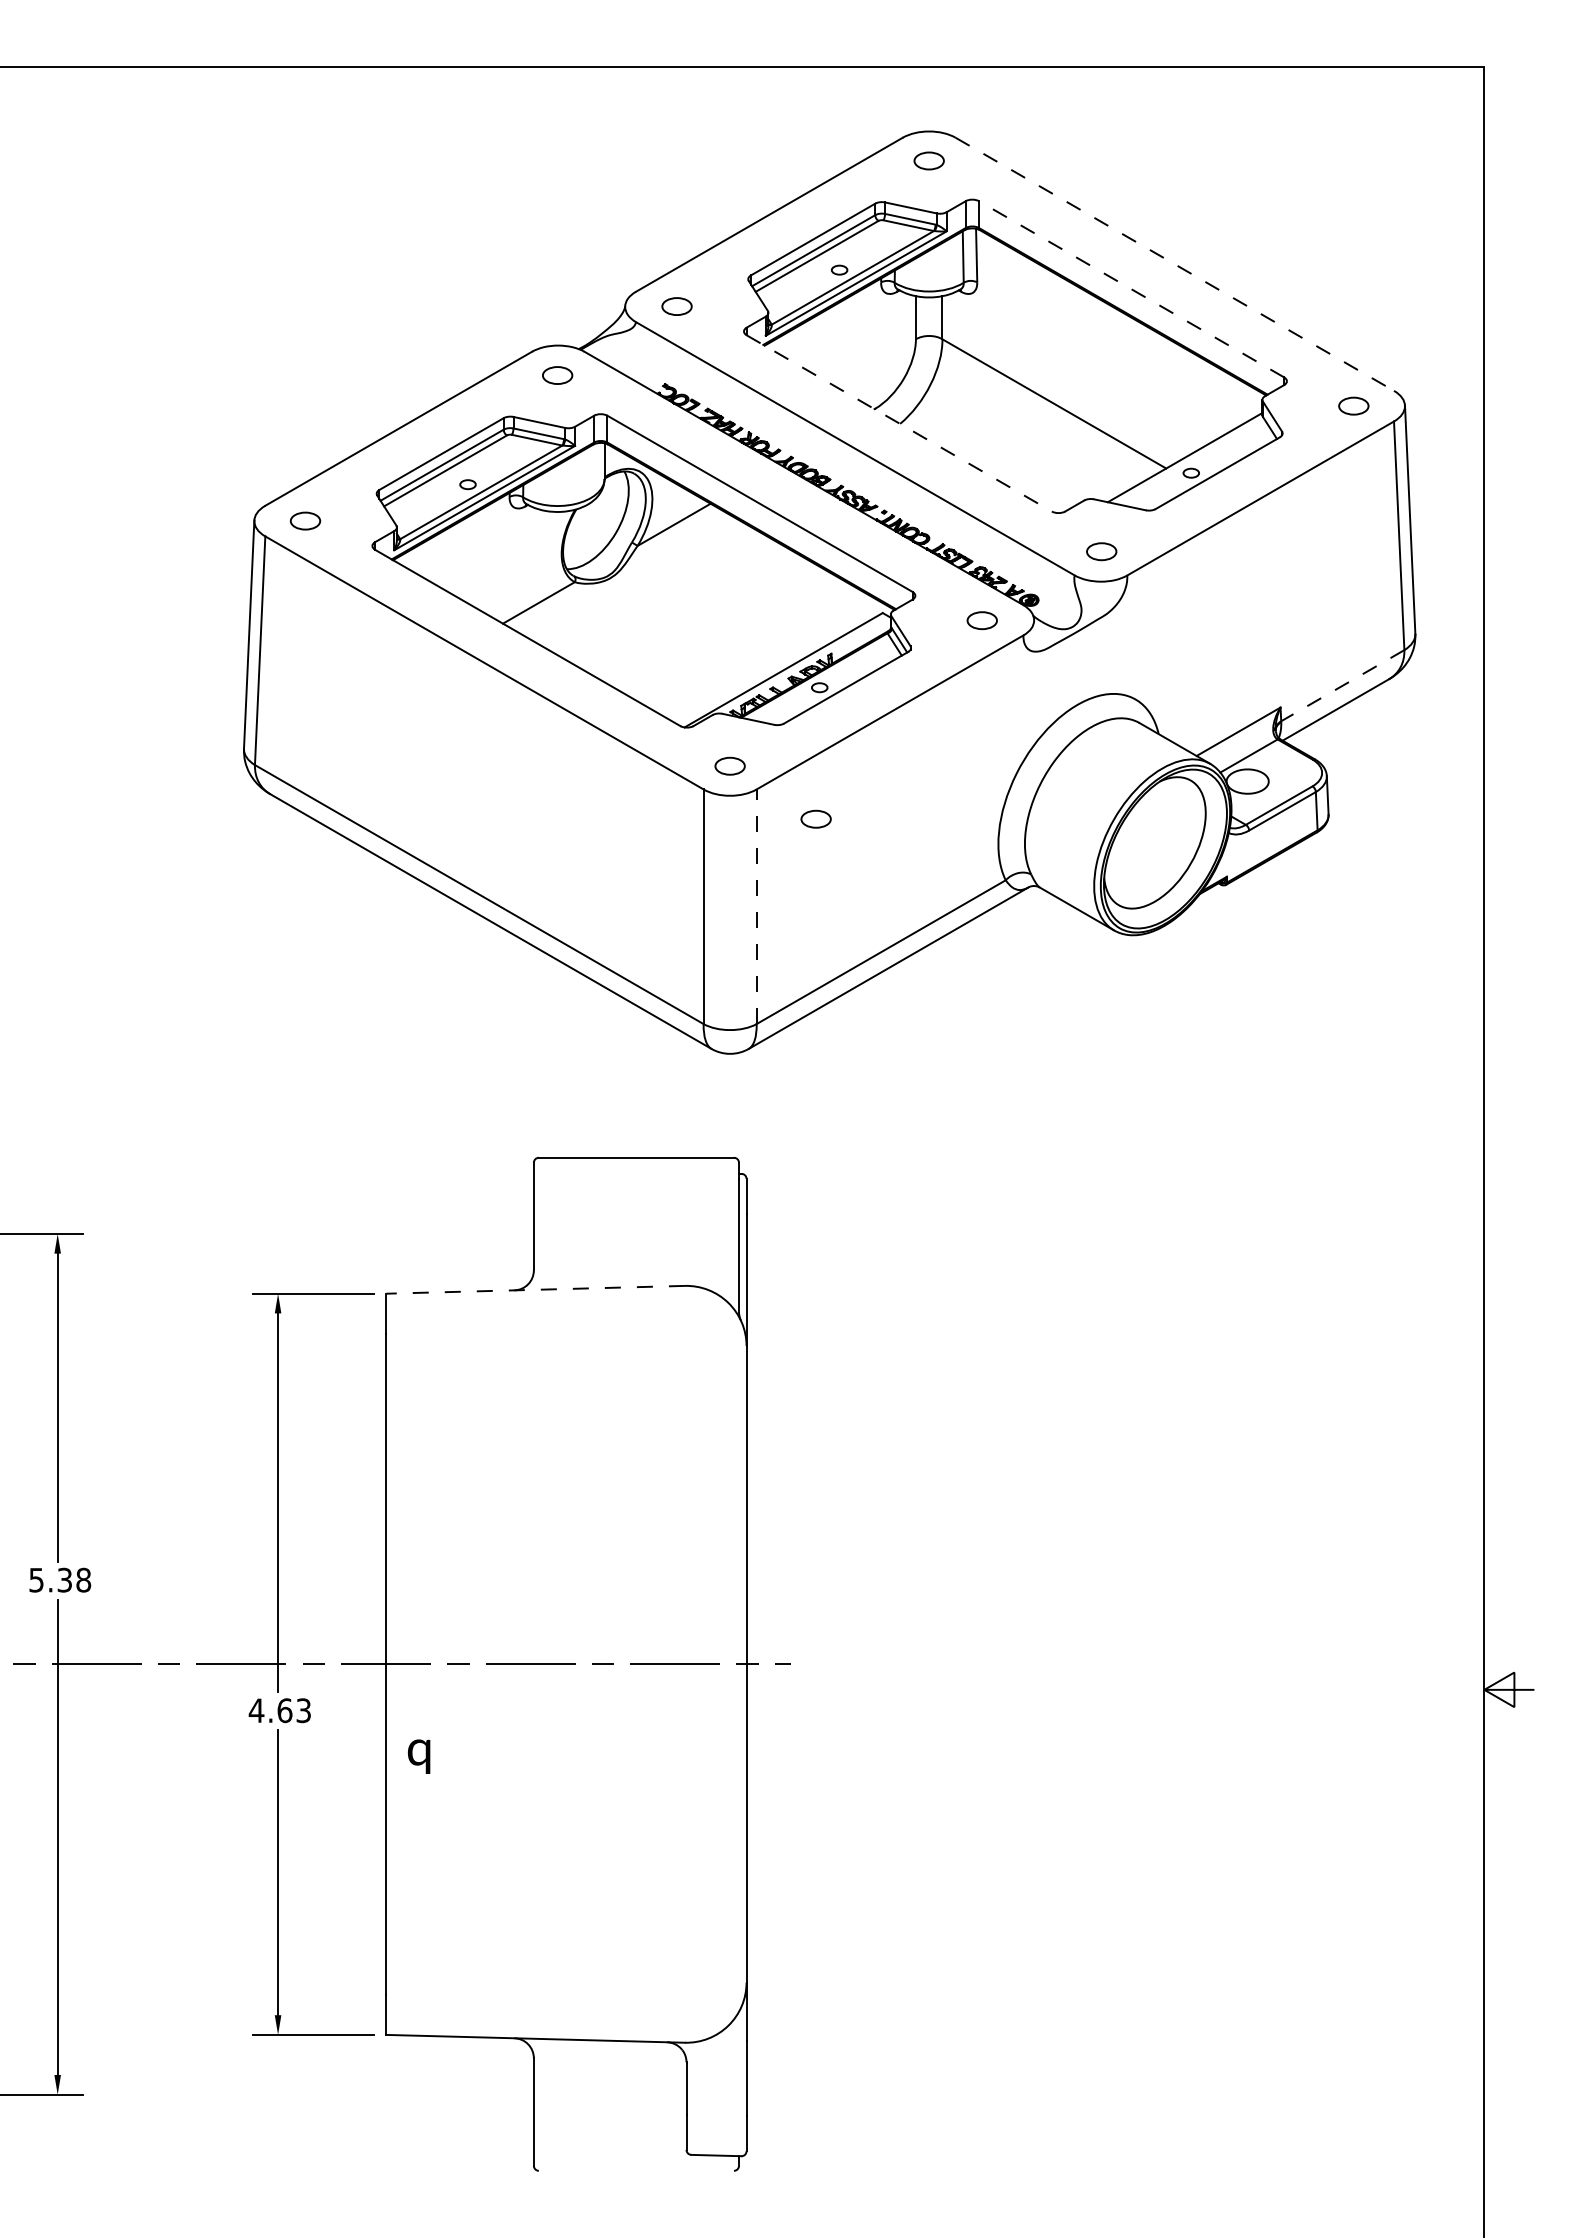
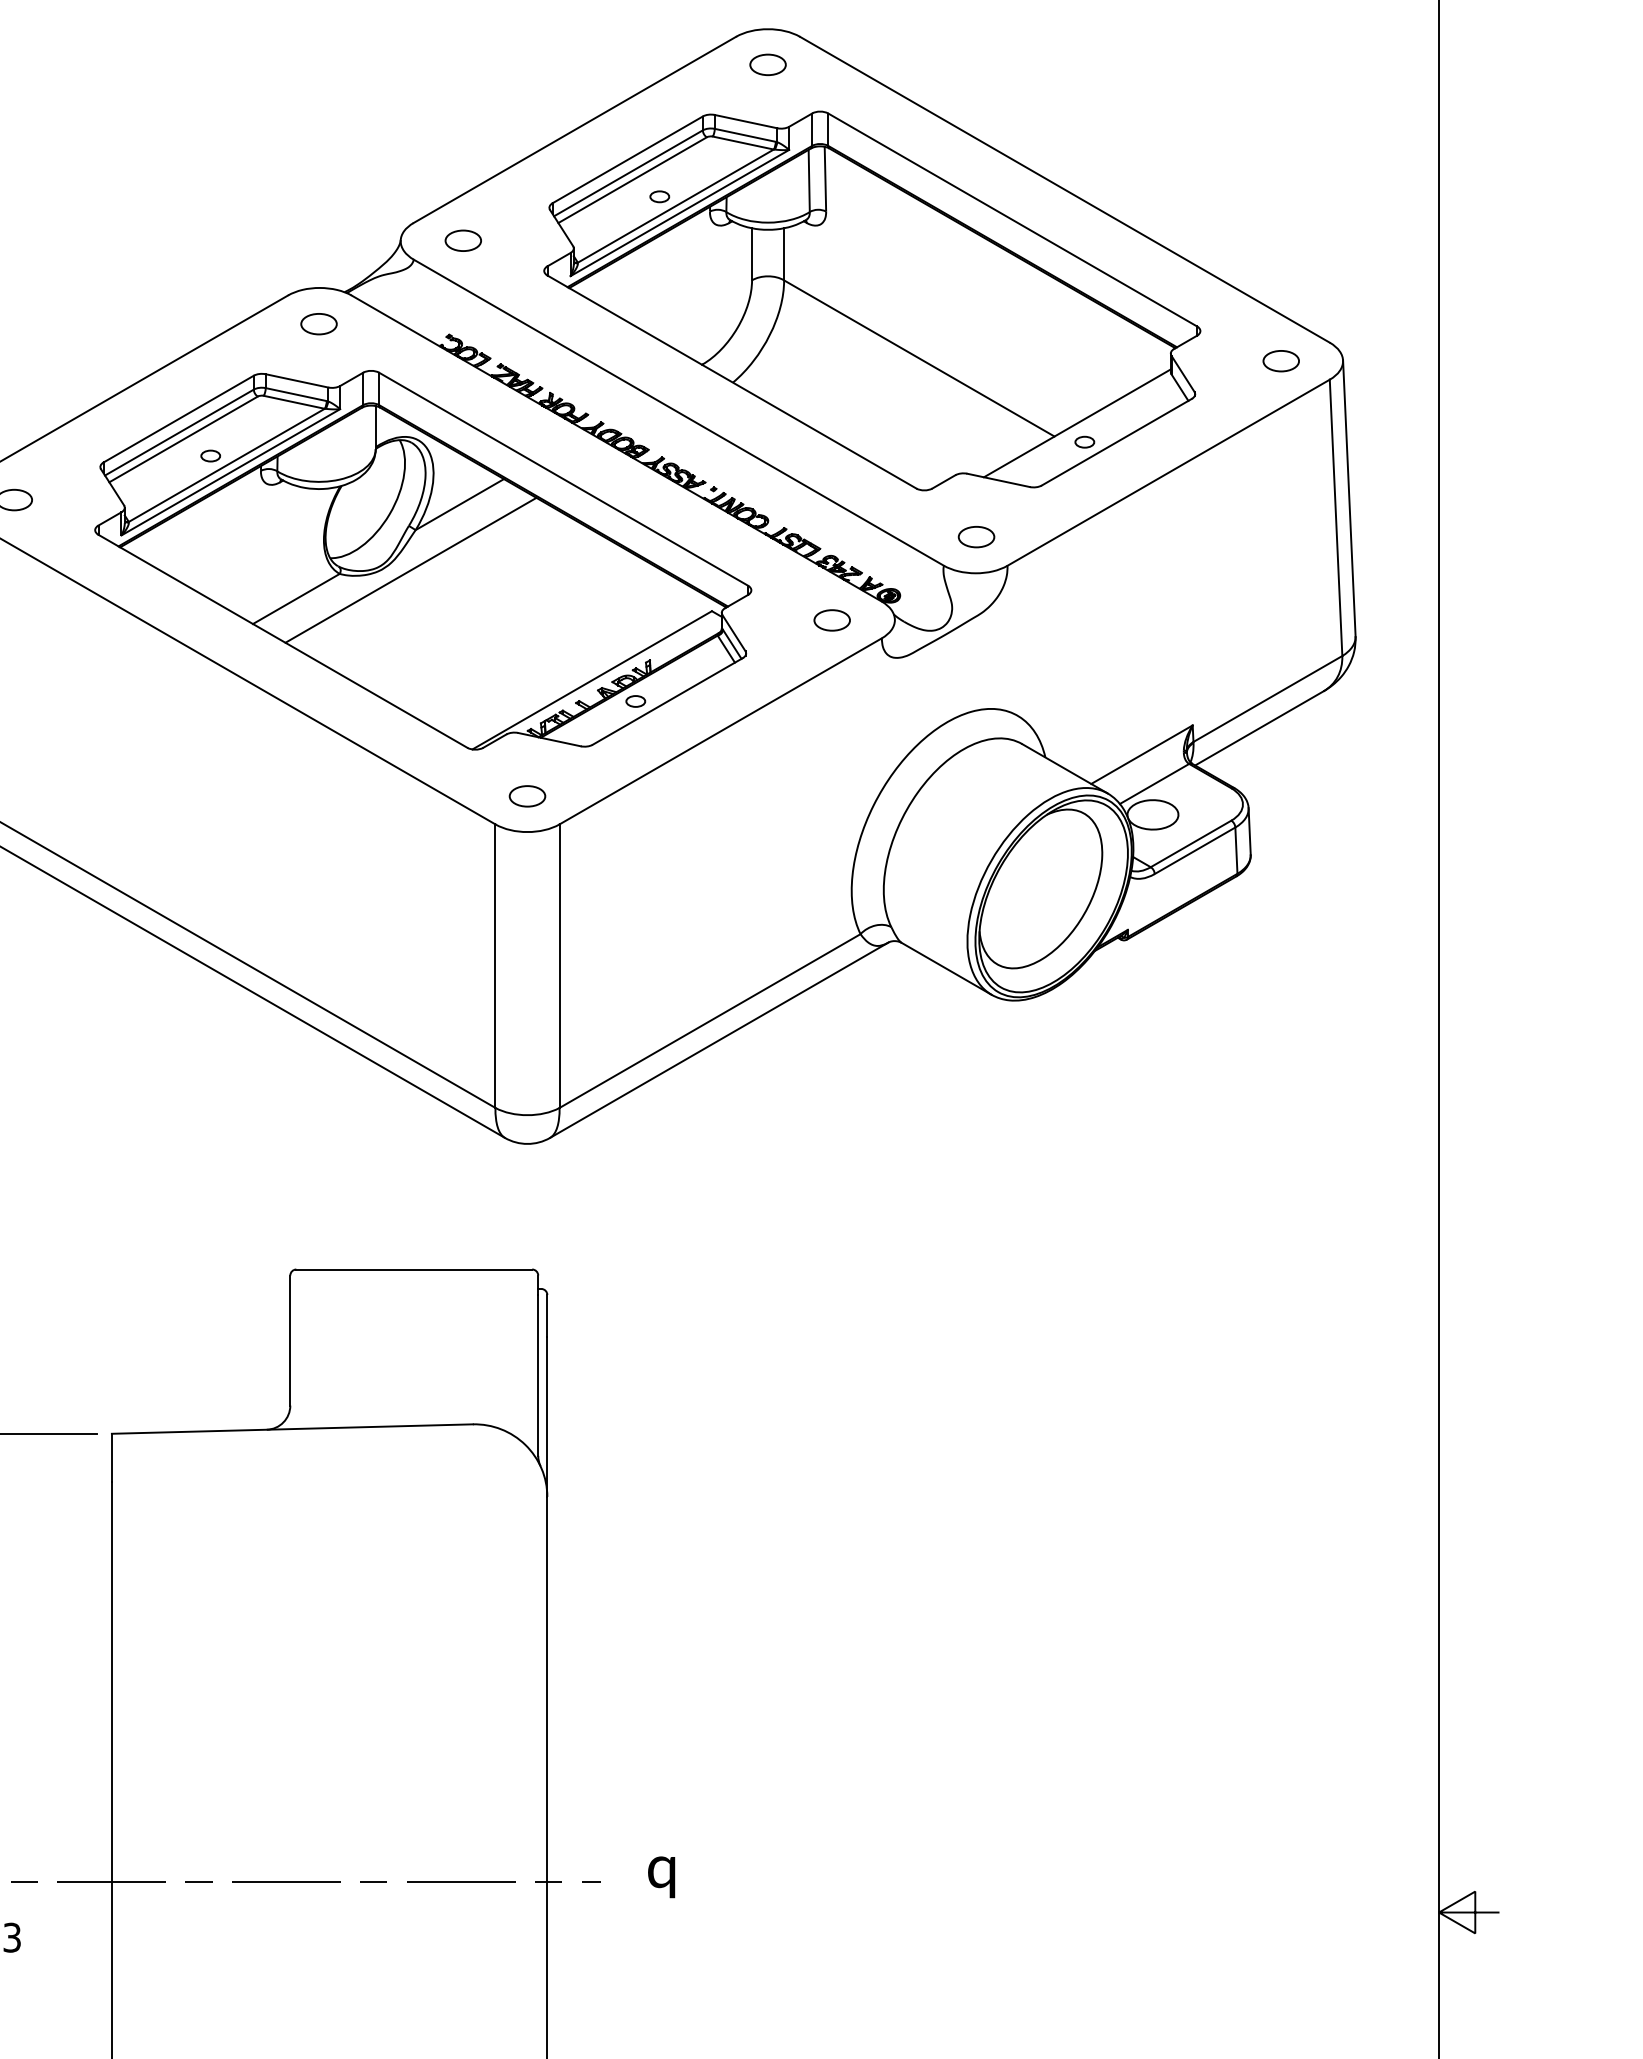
line: (1175, 264) -> (1065, 189), dashed -> solid
line: (1131, 289) -> (1012, 220), dashed -> solid
line: (899, 423) -> (732, 382), dashed -> solid
line: (633, 579) -> (410, 570), added
line: (1342, 685) -> (1267, 698), dashed -> solid
part: (815, 818) -> (630, 859), removed
line: (756, 906) -> (559, 965), dashed -> solid
line: (535, 1289) -> (292, 1428), dashed -> solid
text: (418, 1756) -> (660, 1877), moved

